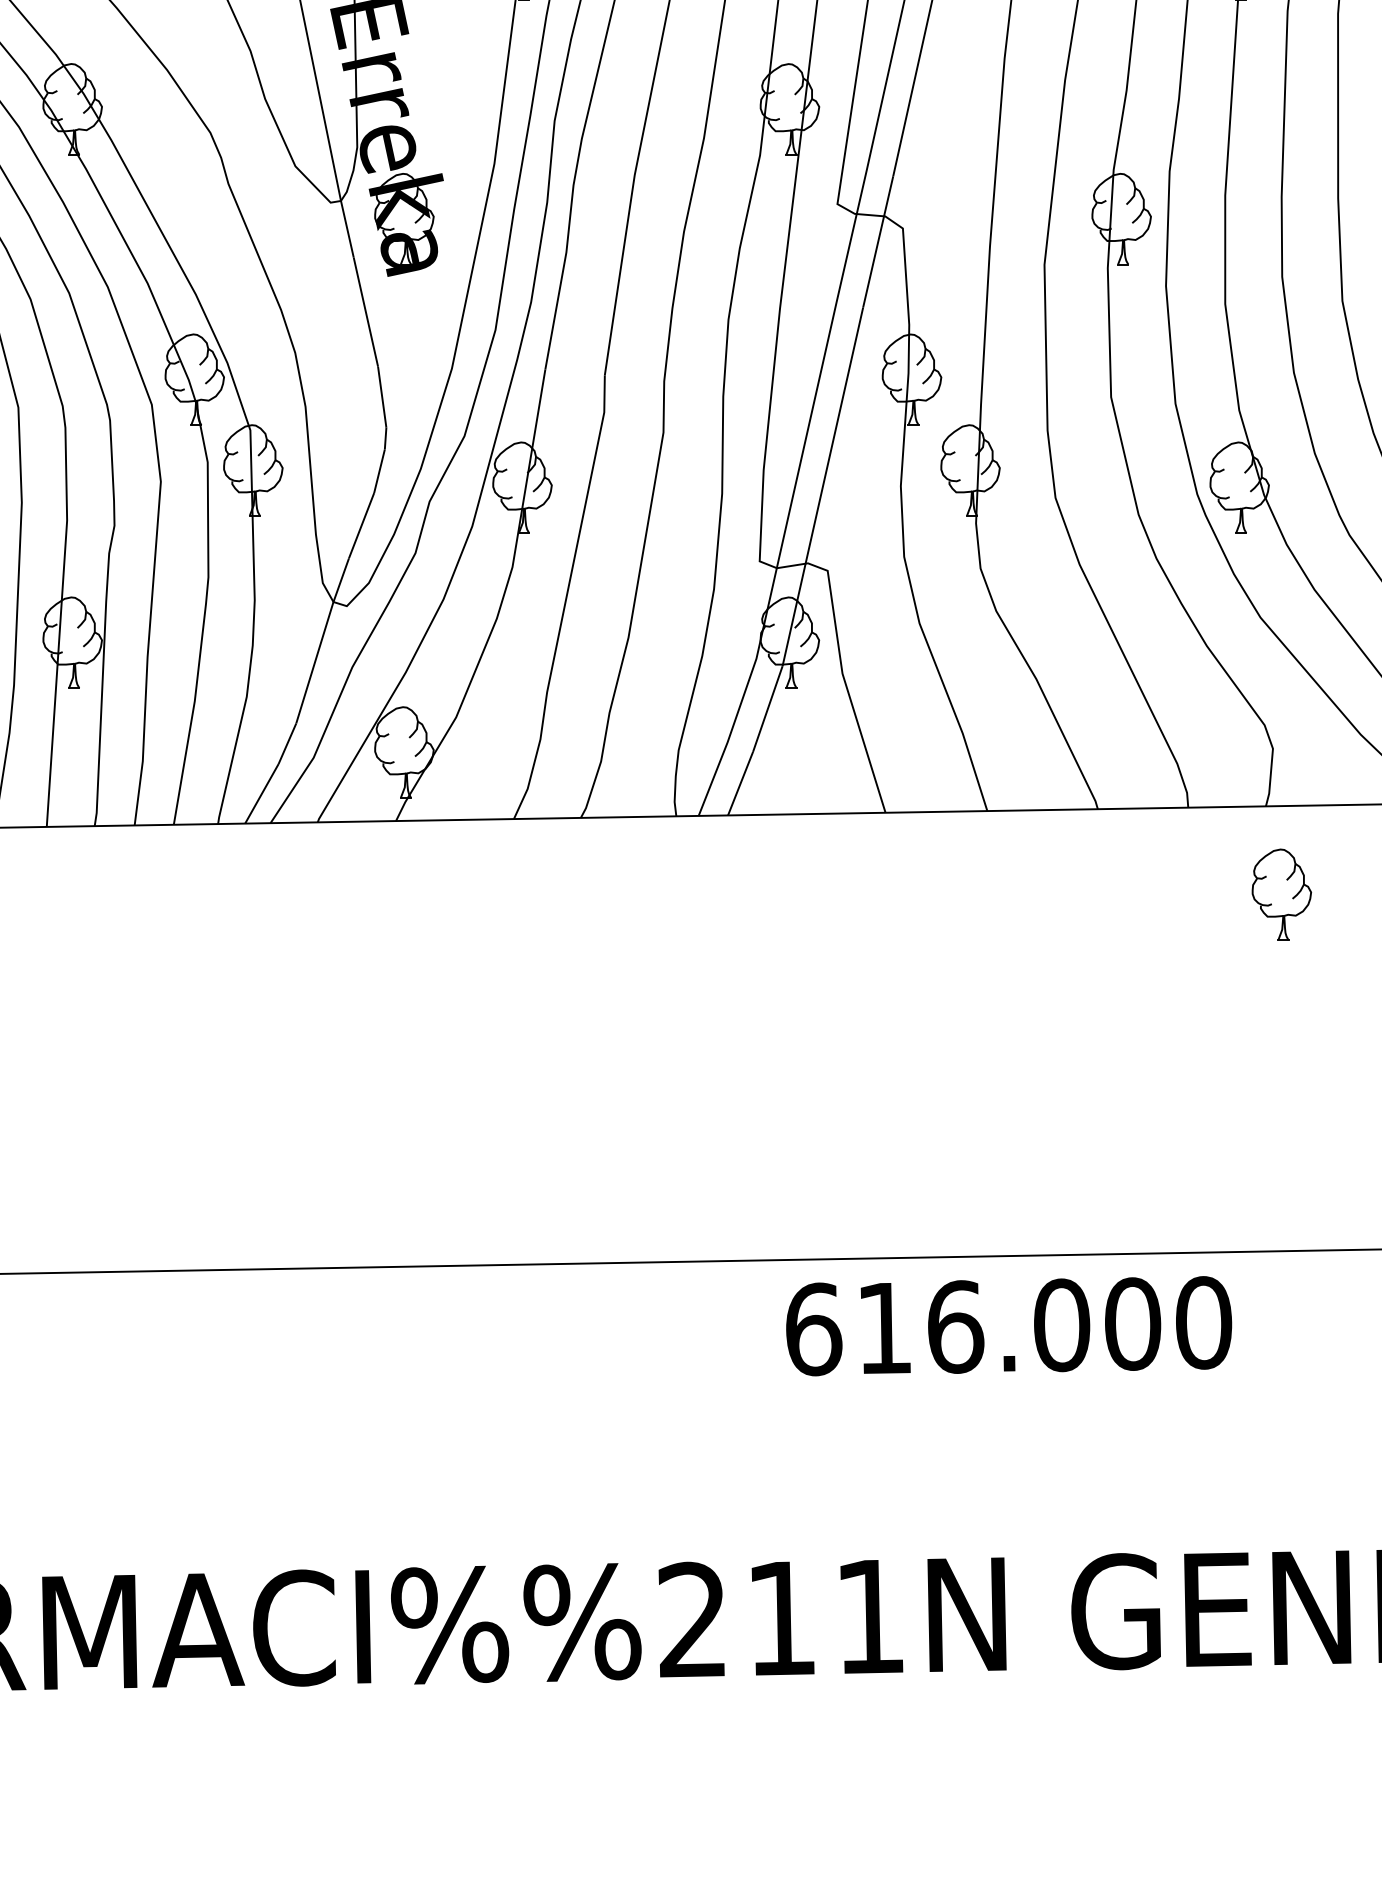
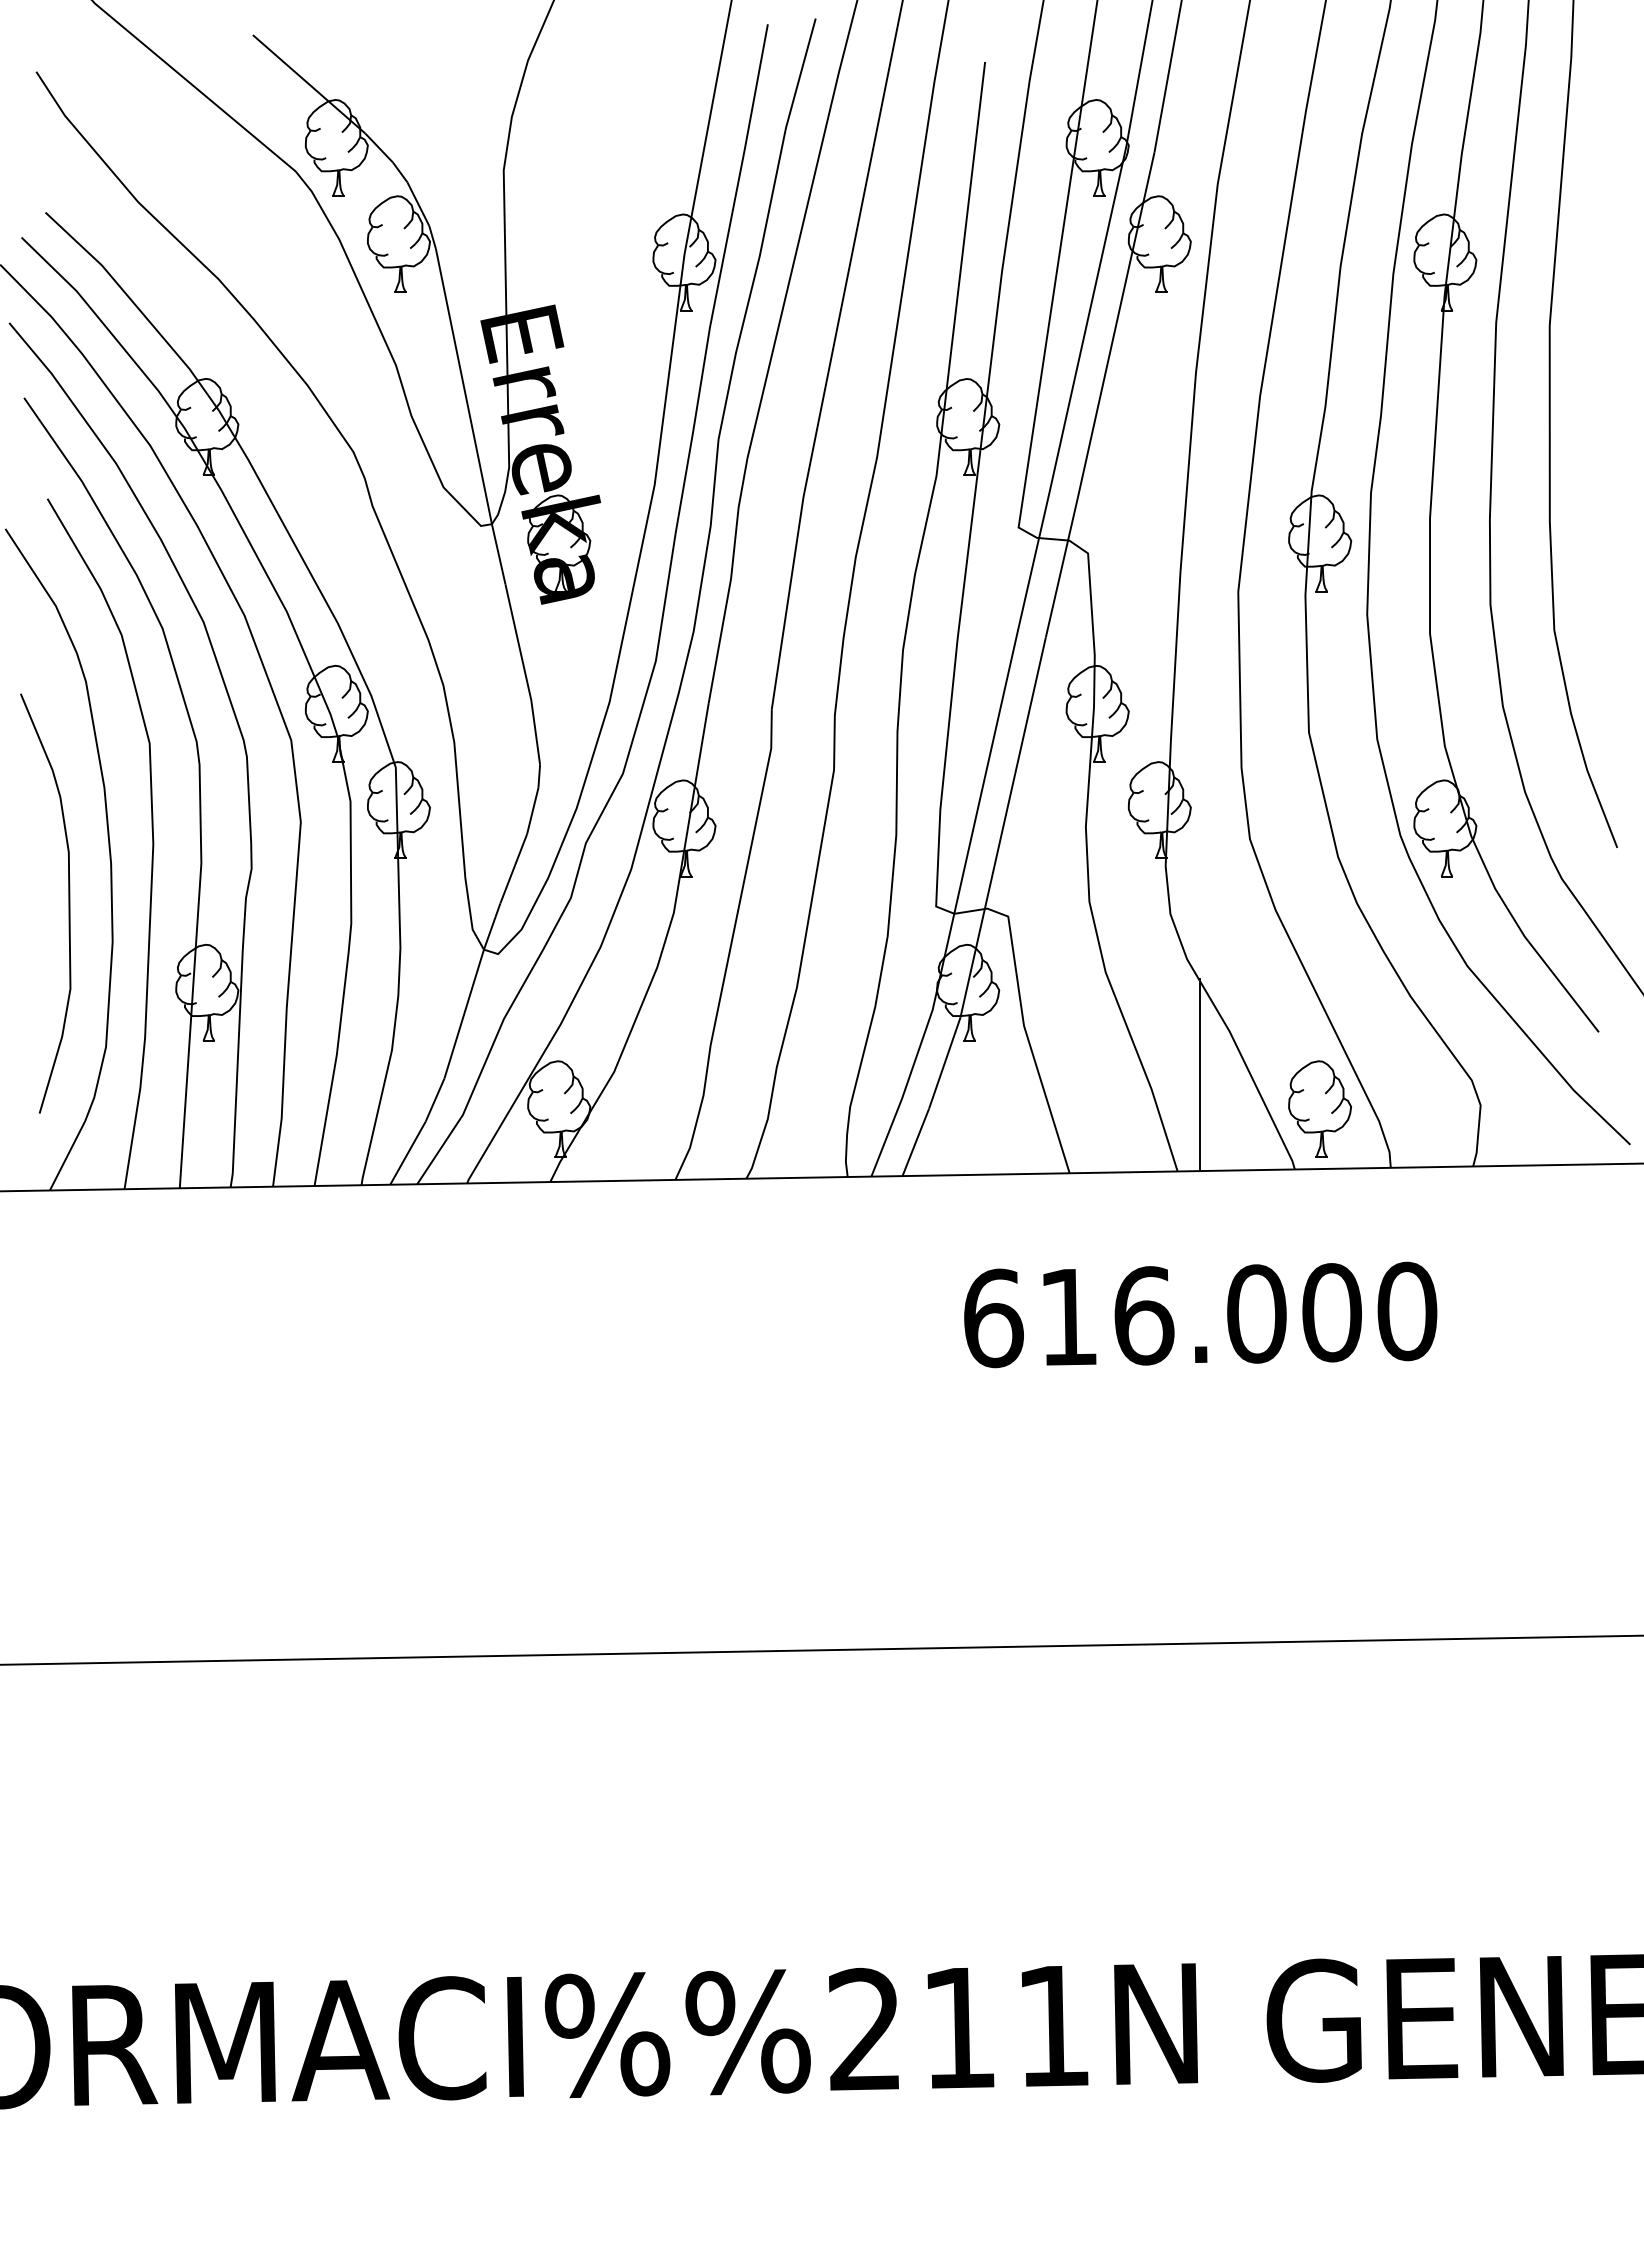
line: (1007, 720) -> (1199, 1075), added
part: (1281, 894) -> (1319, 1108), moved
text: (1008, 1325) -> (1200, 1314), moved

